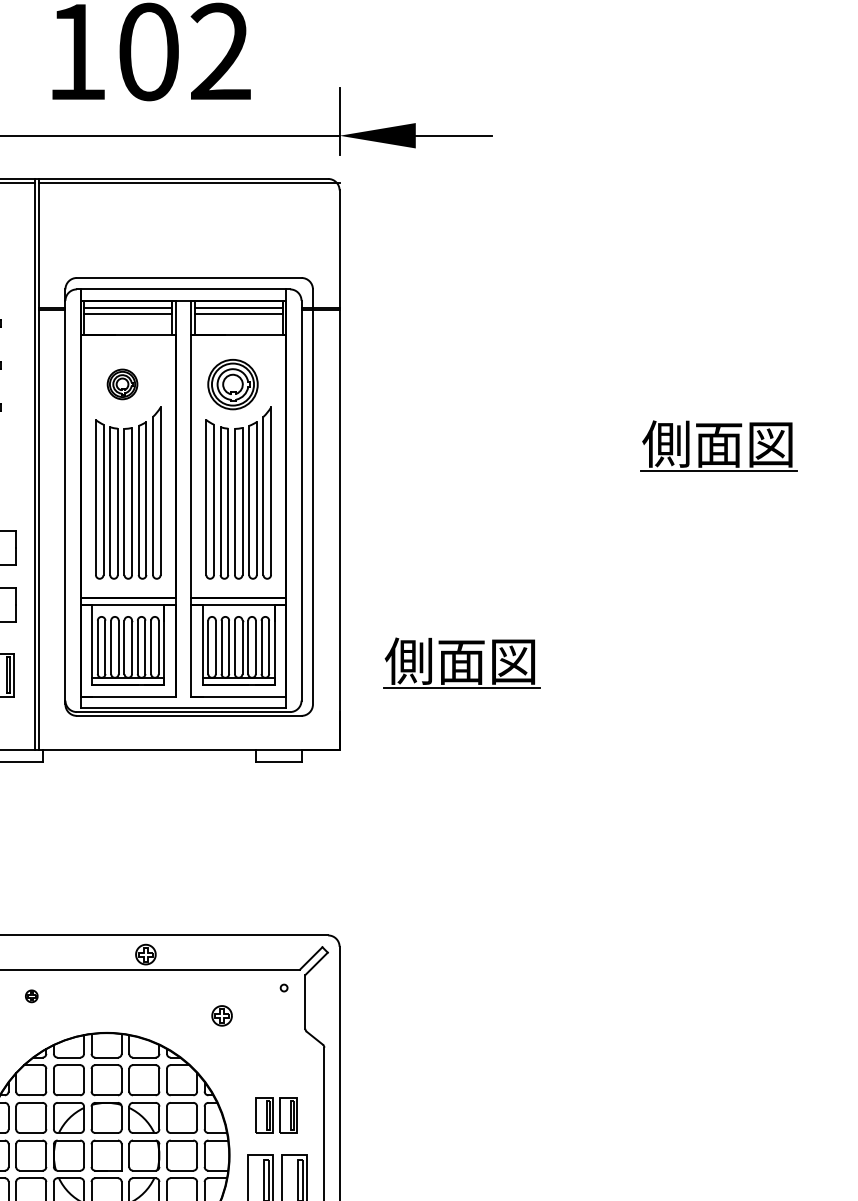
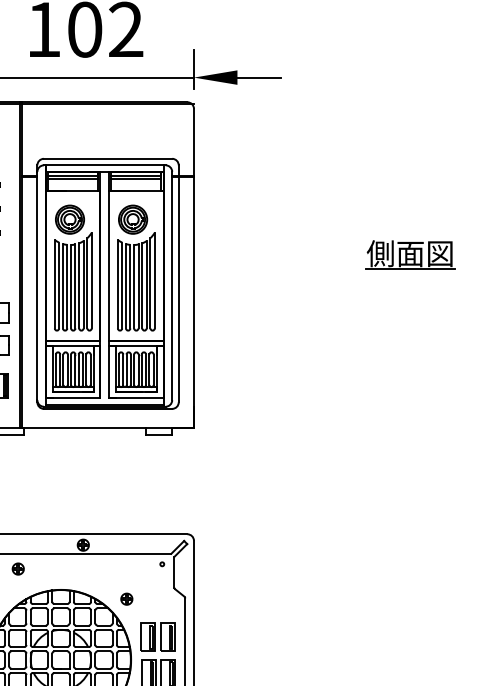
part: (121, 384) -> (69, 219), size x1.67
part: (461, 662) -> (263, 378), removed
part: (30, 995) -> (17, 568), size x1.67
part: (221, 1014) -> (126, 598), moved
part: (275, 1114) -> (157, 636), size x1.43

